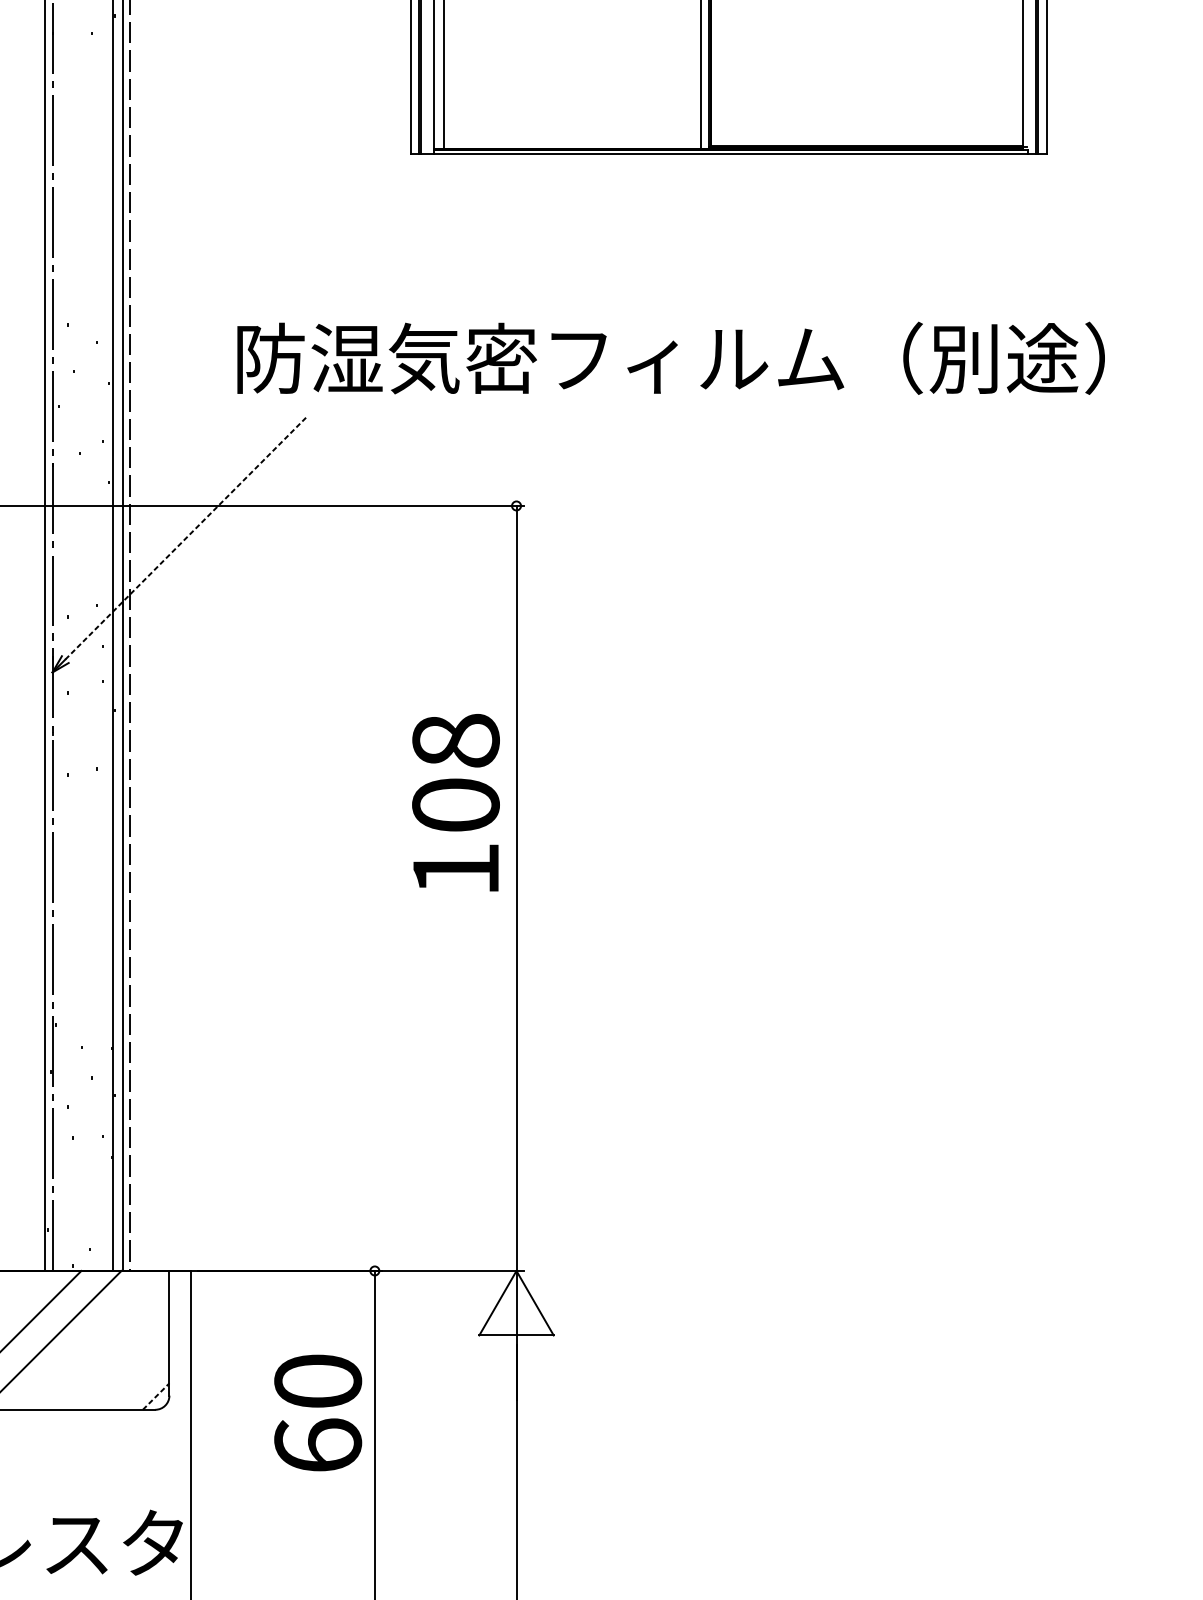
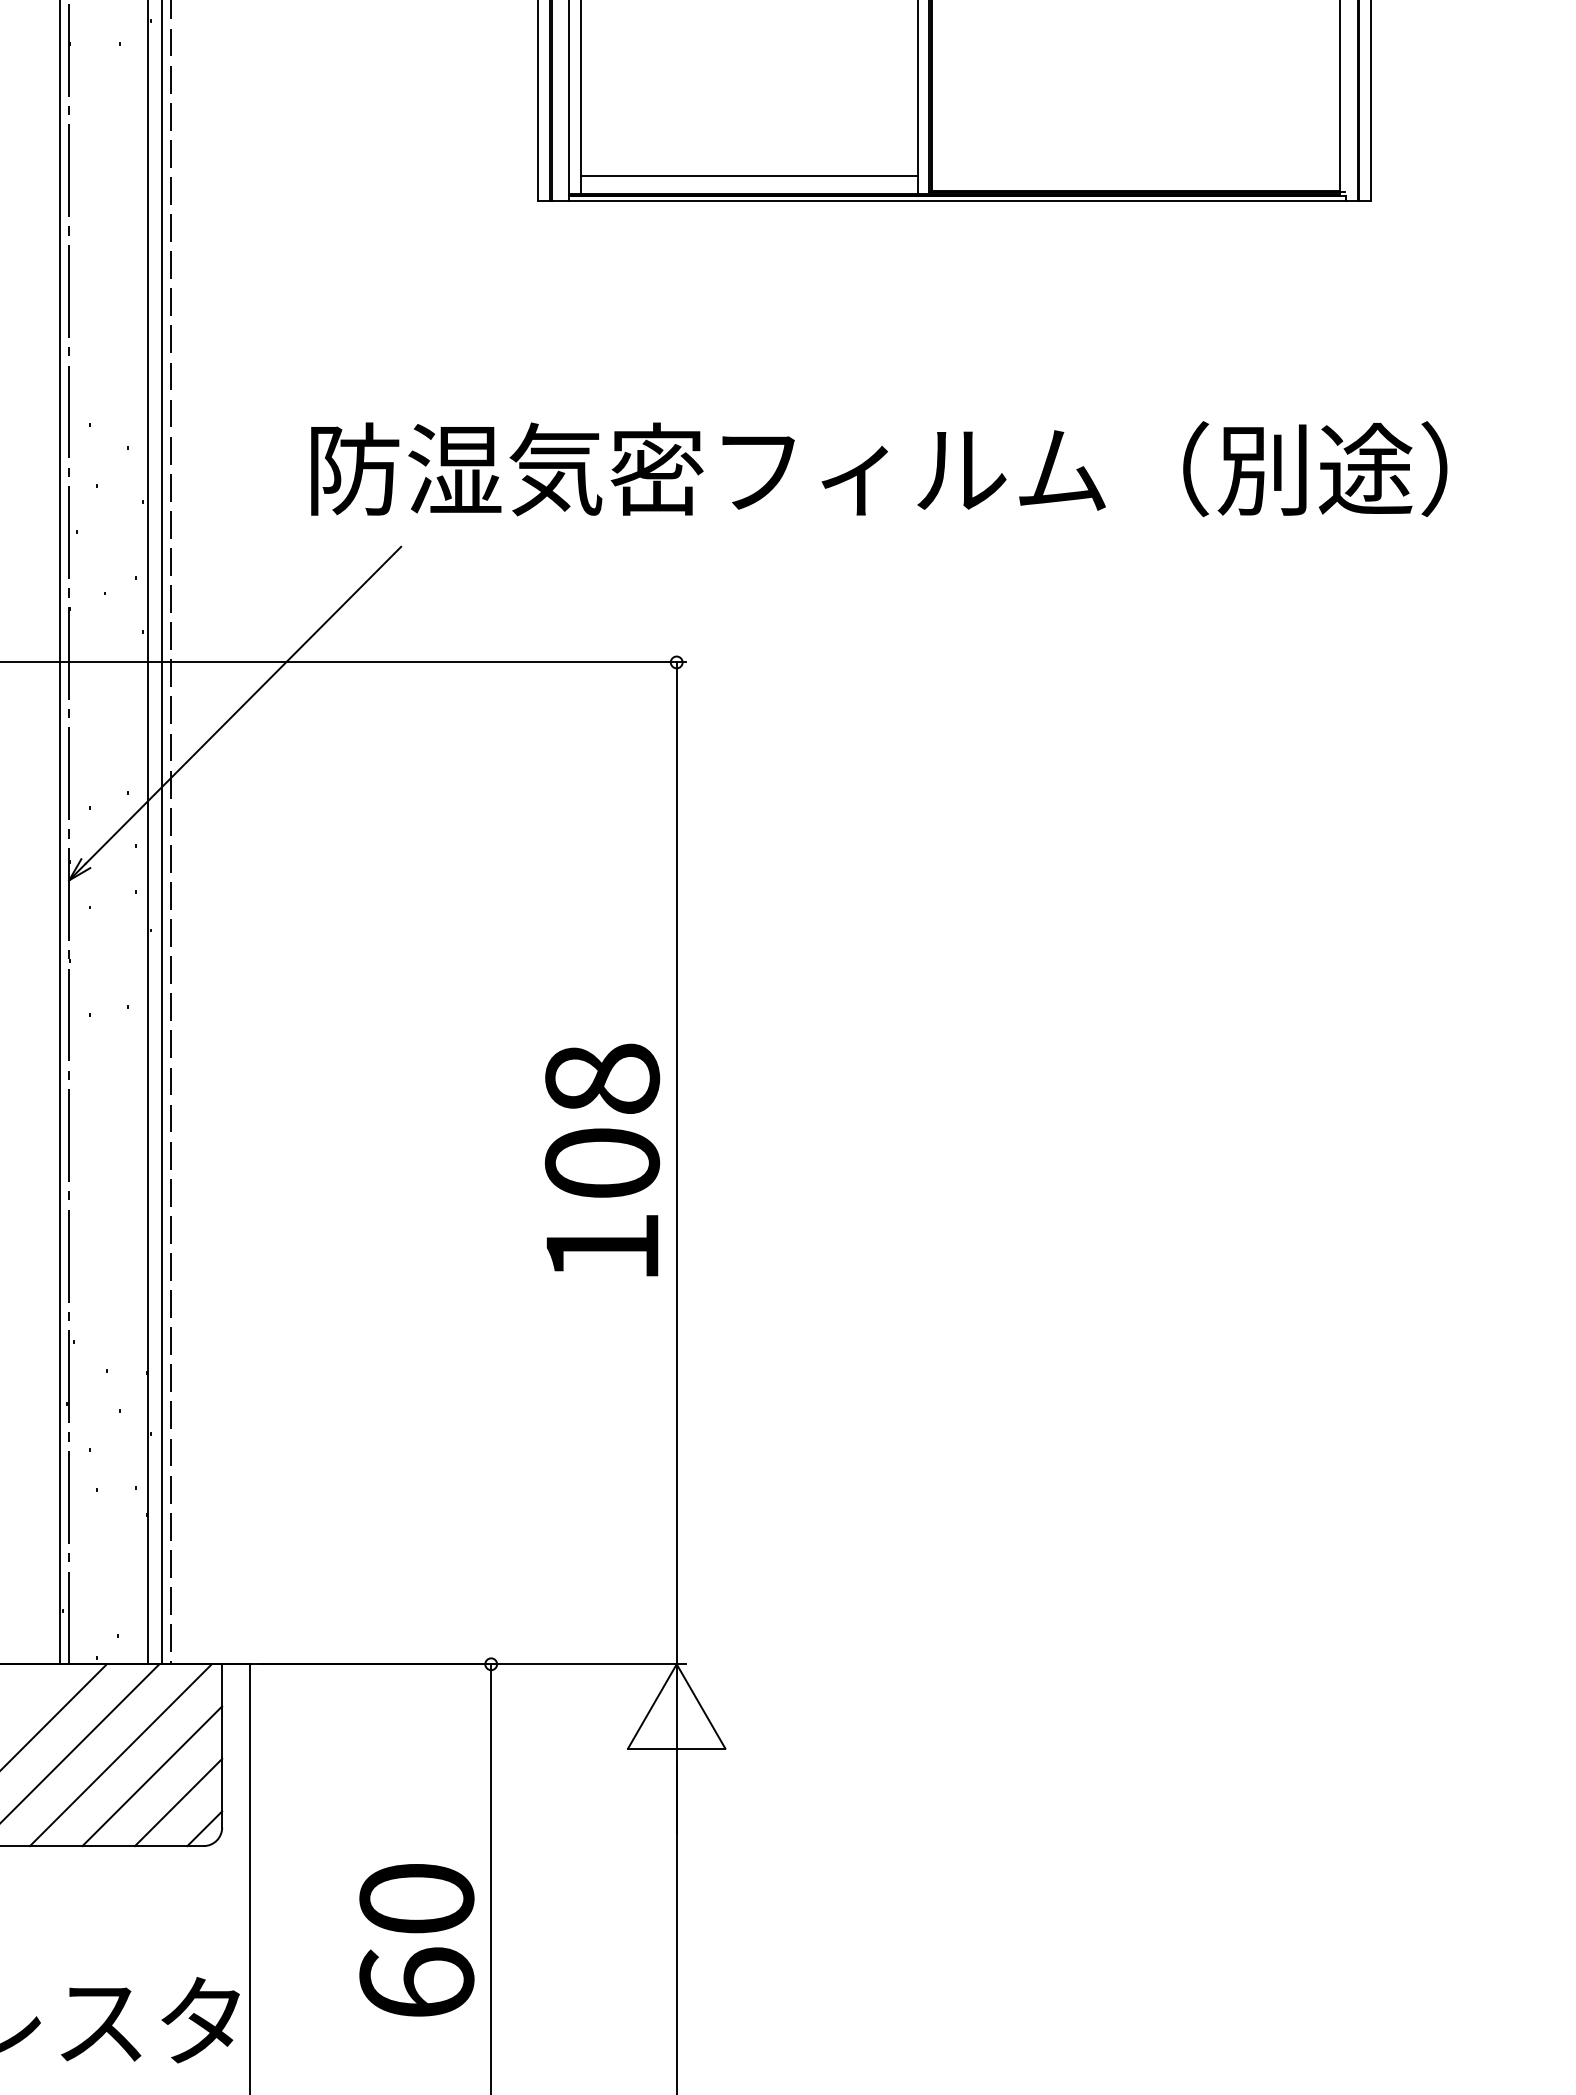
line: (572, 134) -> (749, 176), added
line: (185, 538) -> (243, 704), dashed -> solid
text: (456, 802) -> (602, 1159), moved
line: (91, 1340) -> (120, 1755), added
line: (116, 1356) -> (152, 1776), added
line: (136, 1376) -> (178, 1802), added
line: (155, 1396) -> (204, 1828), dashed -> solid
text: (317, 1413) -> (416, 1940), moved

